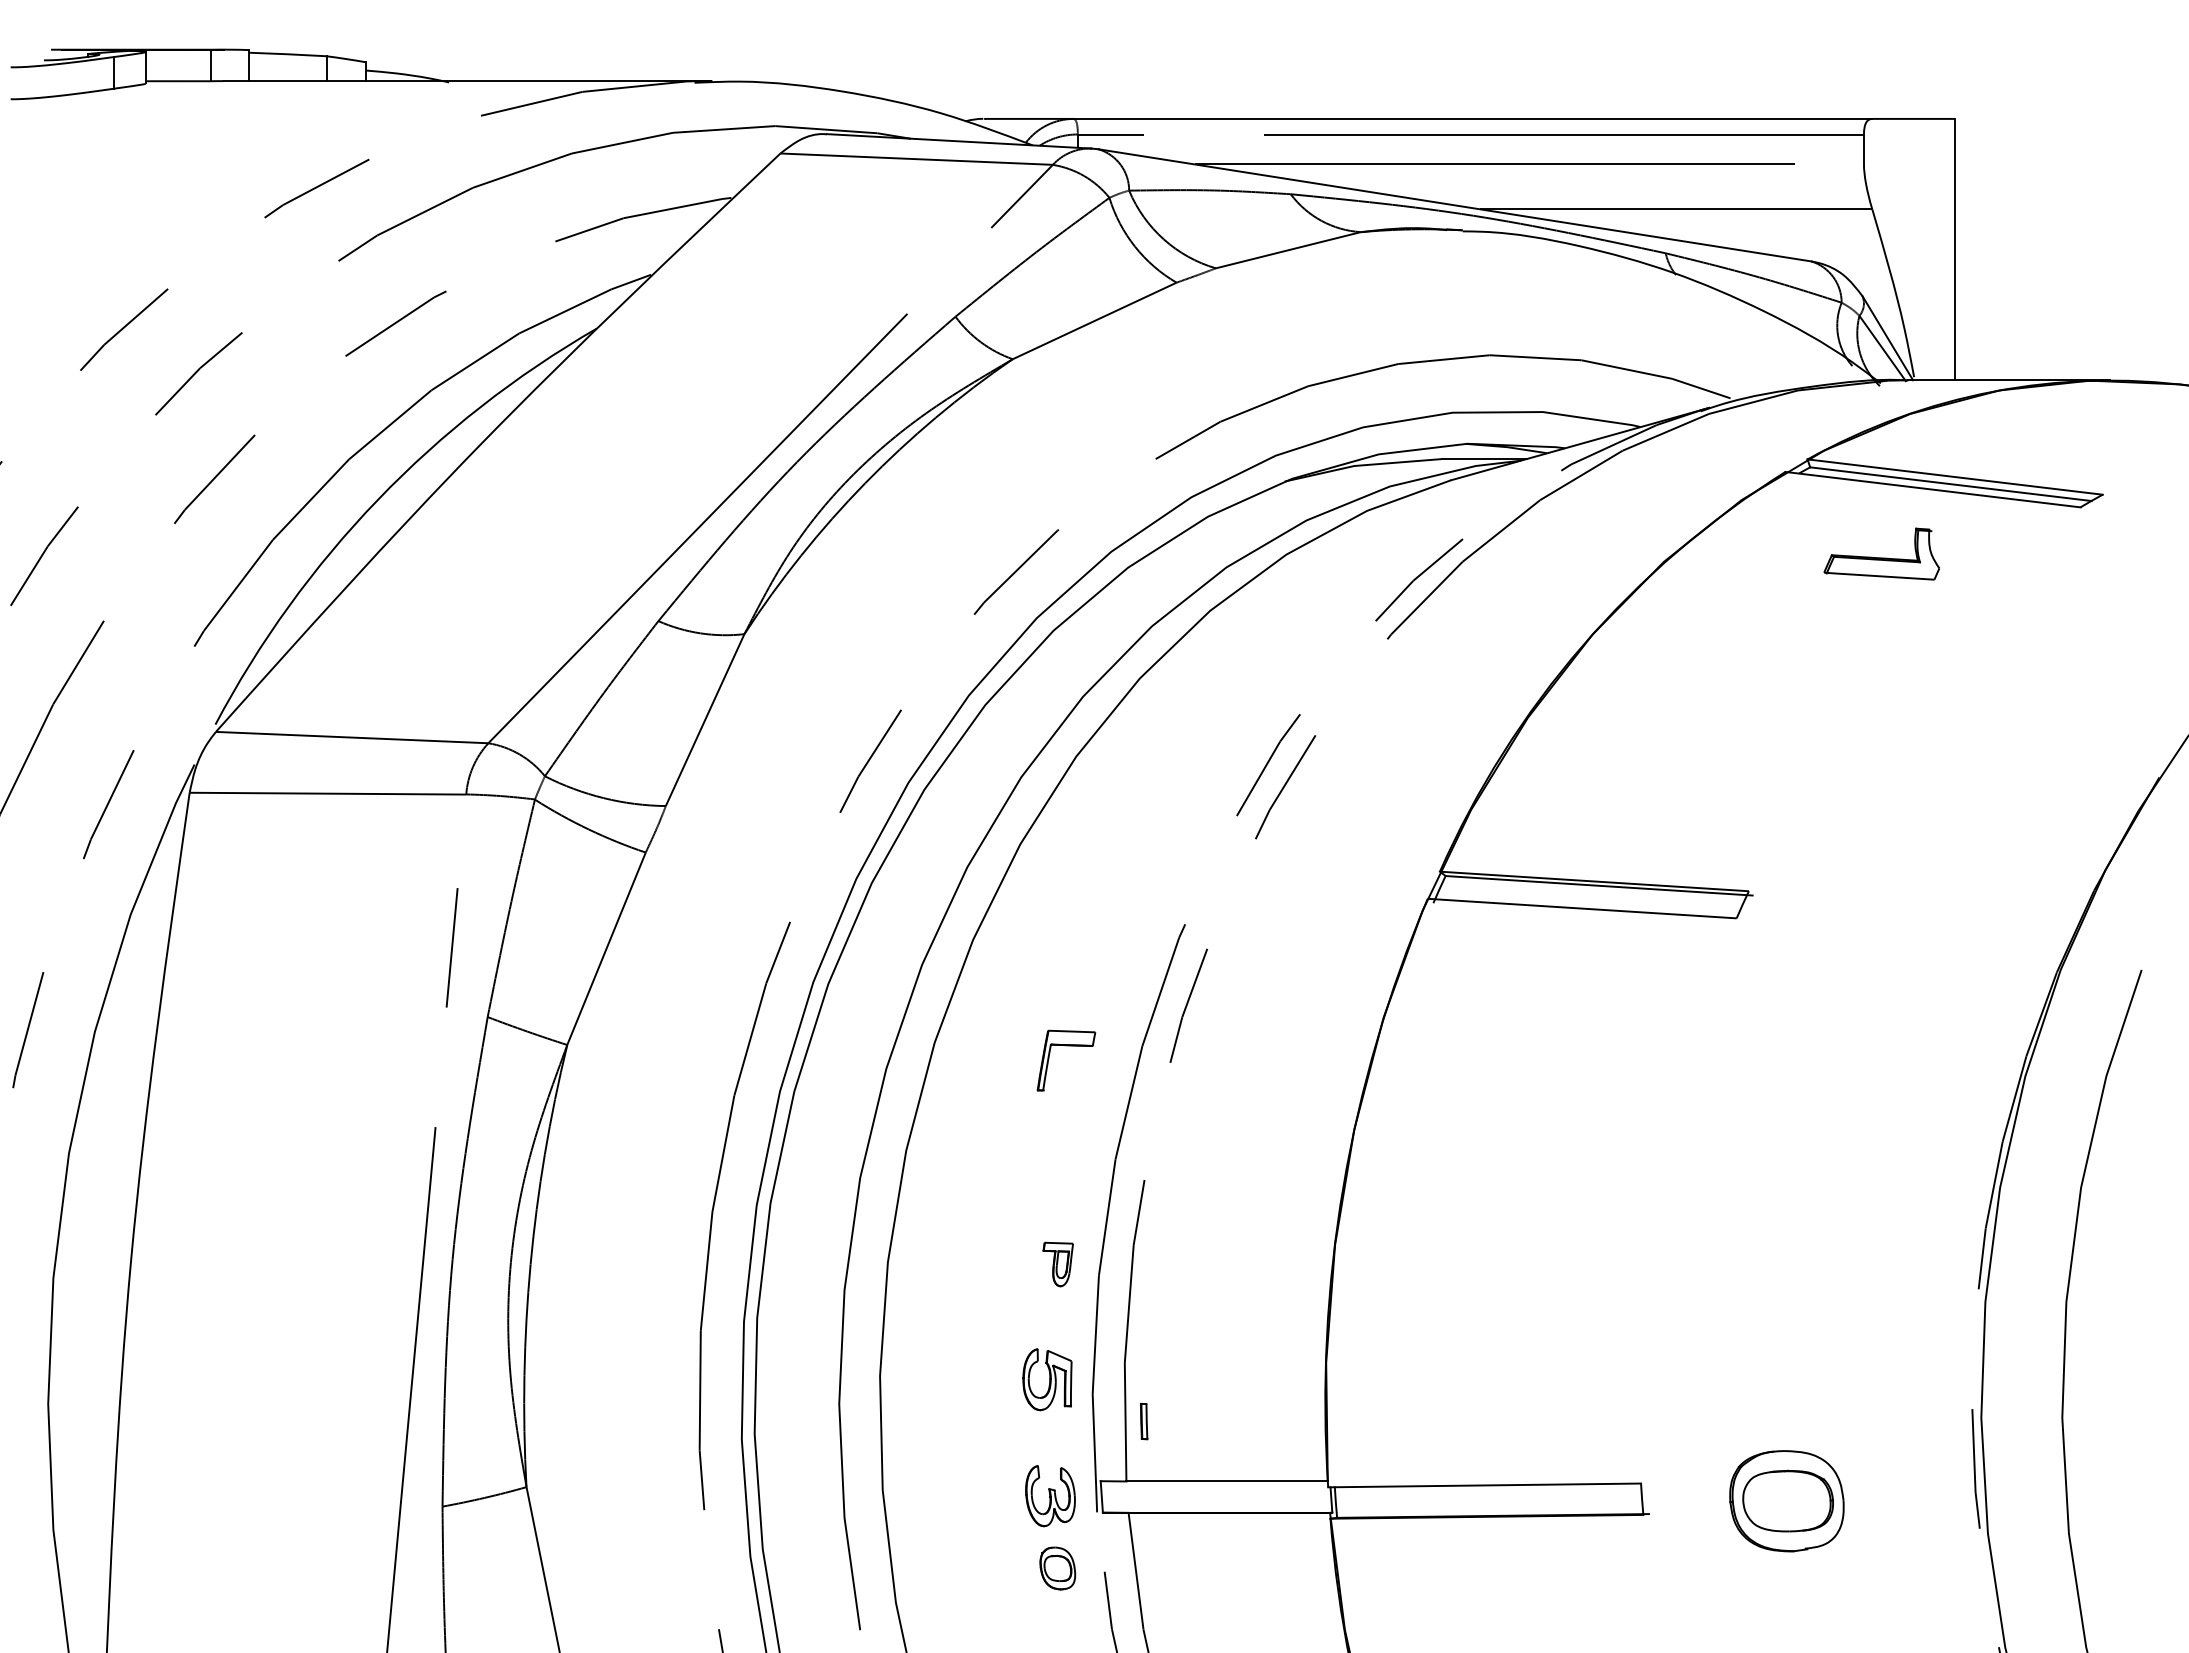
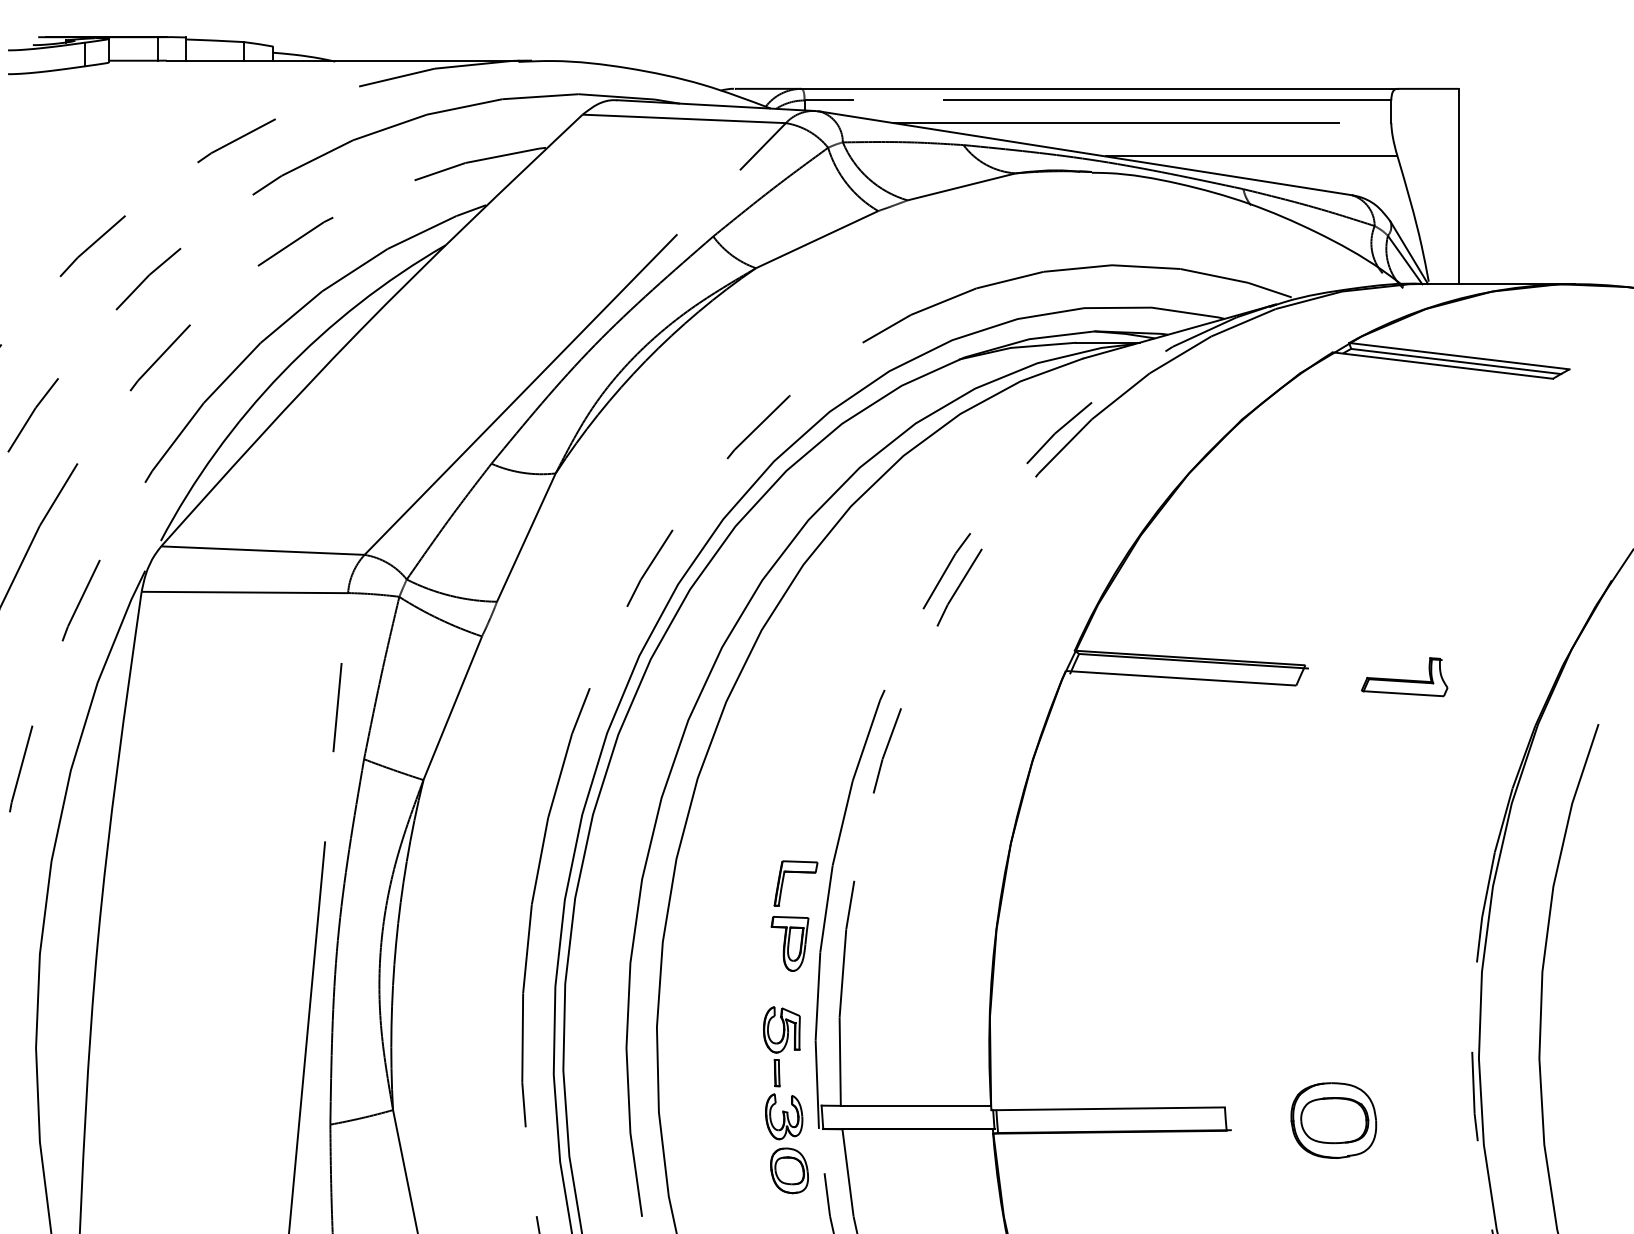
part: (1881, 553) -> (1404, 676), moved
part: (1066, 1046) -> (796, 873), moved
part: (1057, 1264) -> (789, 943), size x1.67
part: (1144, 1421) -> (777, 1073), moved
part: (1057, 1568) -> (789, 1170), size x1.43

